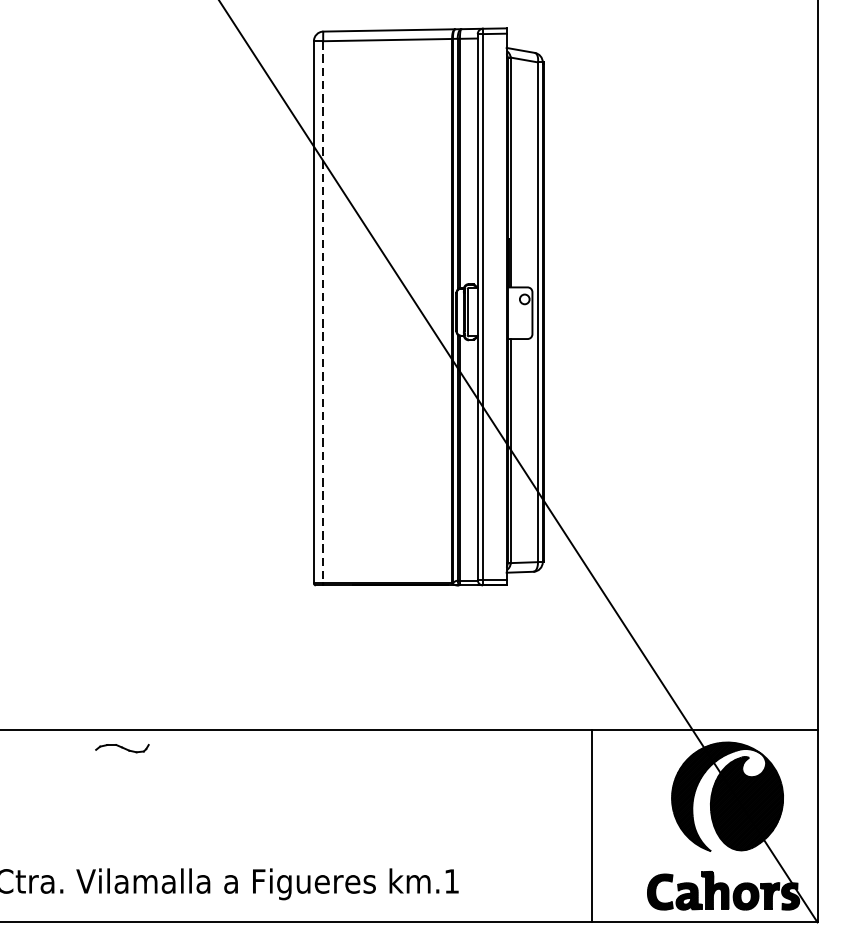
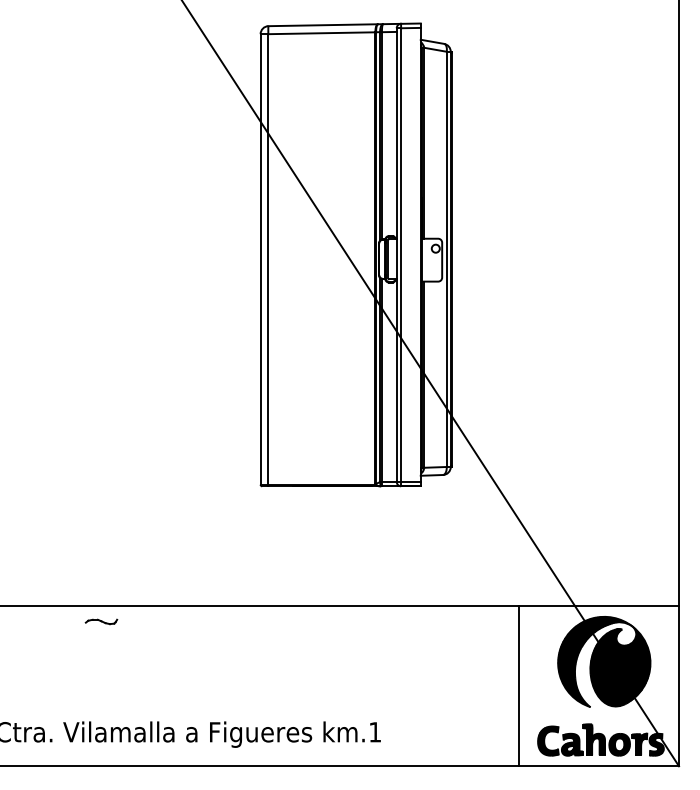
line: (323, 312) -> (268, 259), dashed -> solid
part: (122, 748) -> (101, 621), size x0.71
line: (591, 826) -> (518, 686), moved

